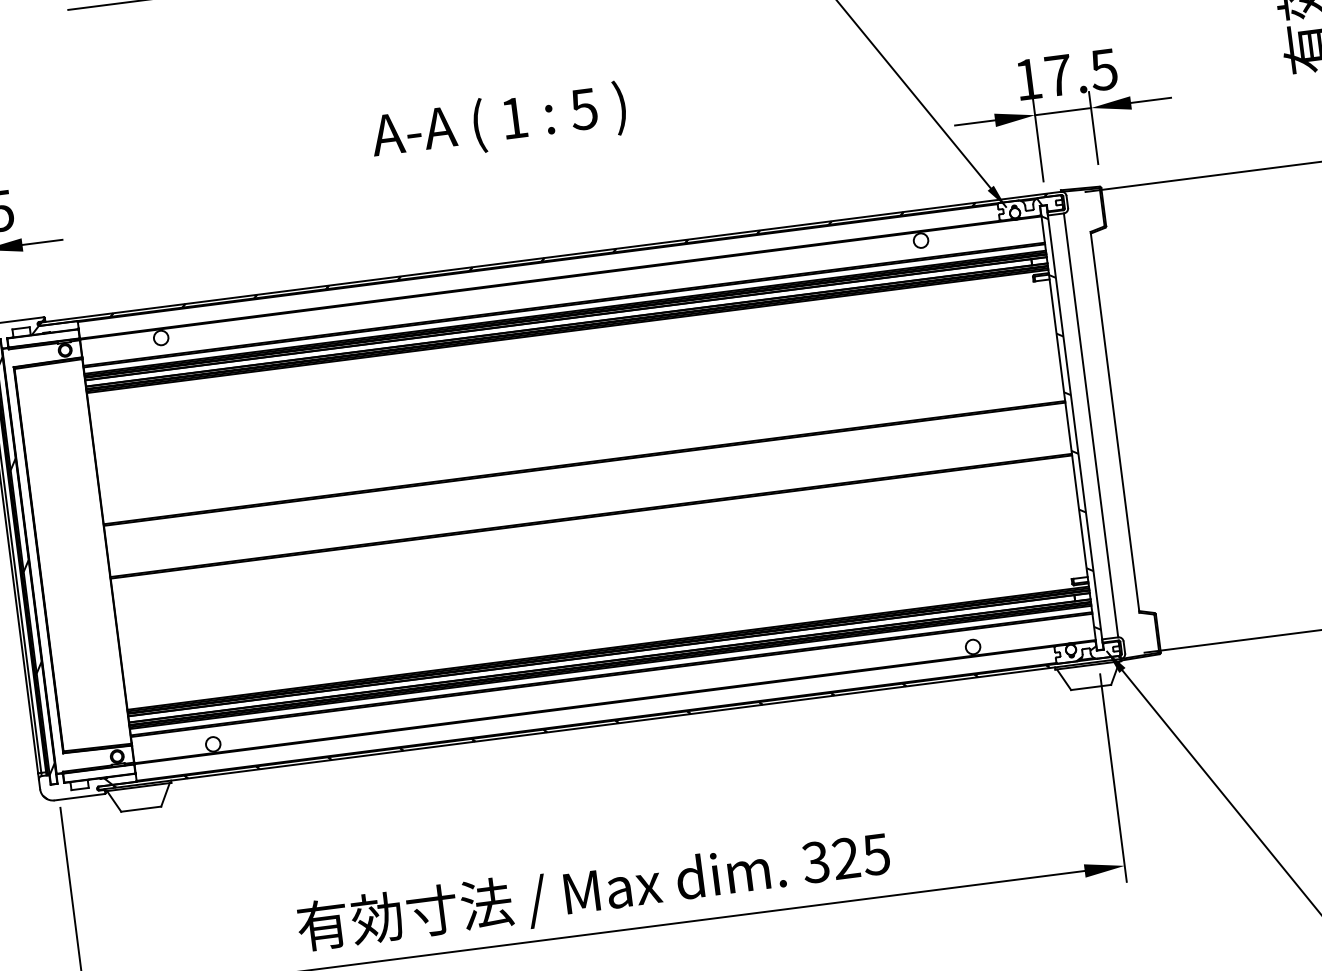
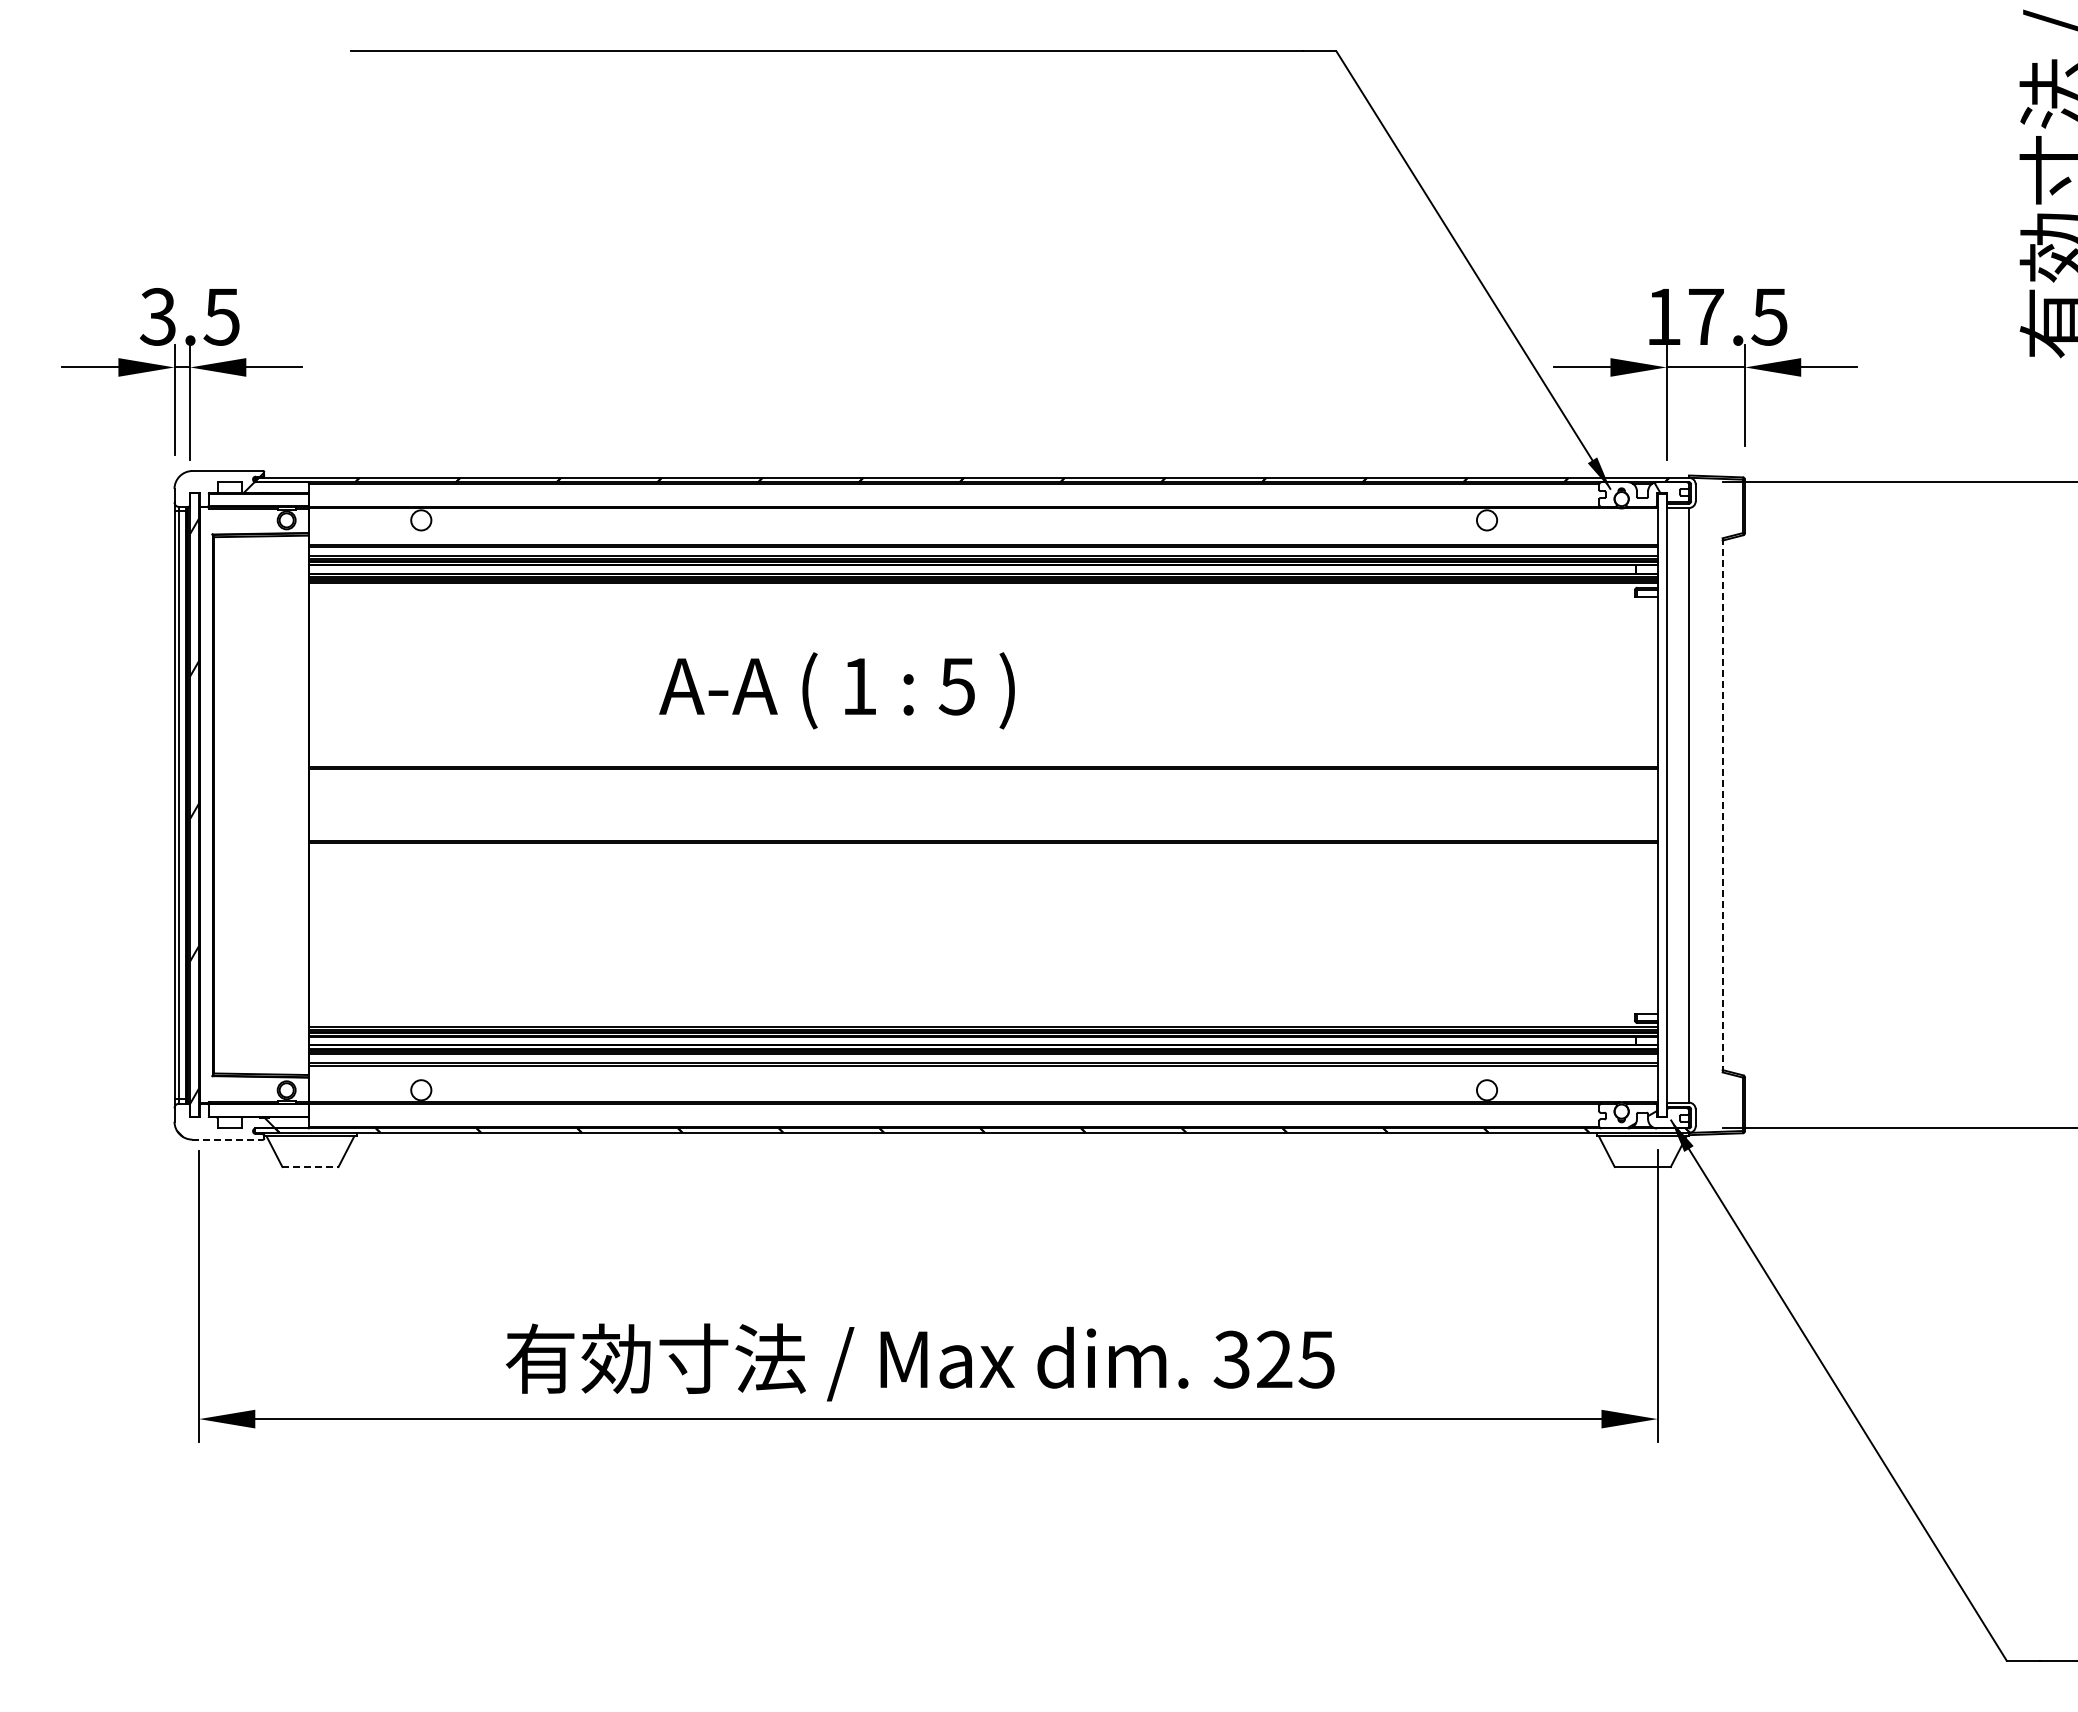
text: (498, 123) -> (836, 690), moved
line: (1114, 422) -> (1722, 805), solid -> dashed
hatch: (1070, 423) -> (1661, 798), removed
line: (80, 797) -> (228, 1139), solid -> dashed
line: (141, 809) -> (310, 1167), solid -> dashed

